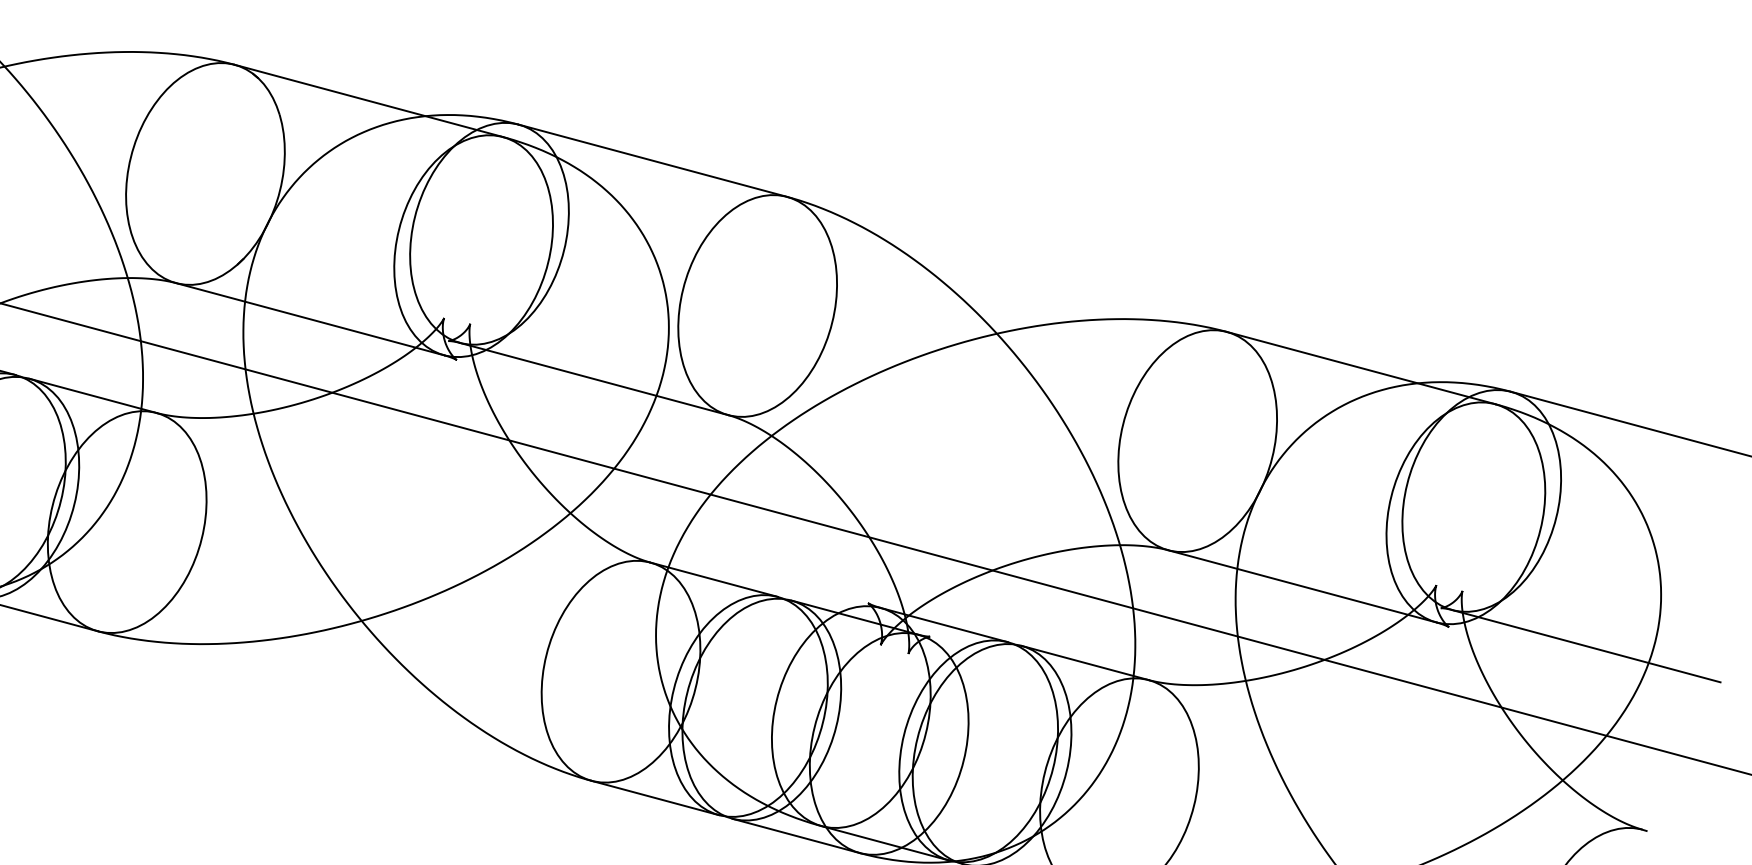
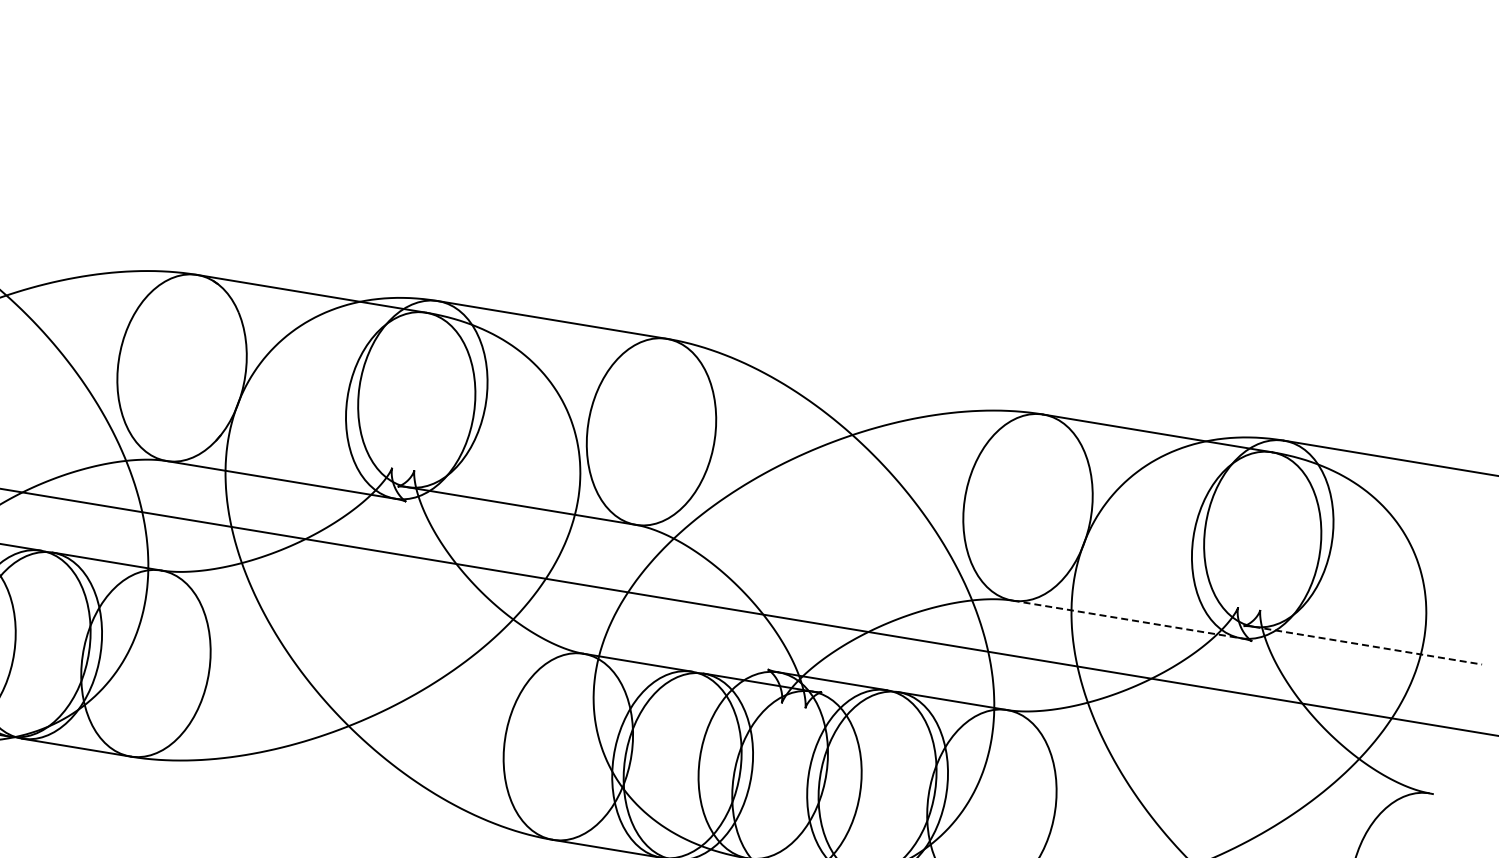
line: (1301, 586) -> (1126, 619), solid -> dashed
line: (1586, 646) -> (1367, 645), solid -> dashed

